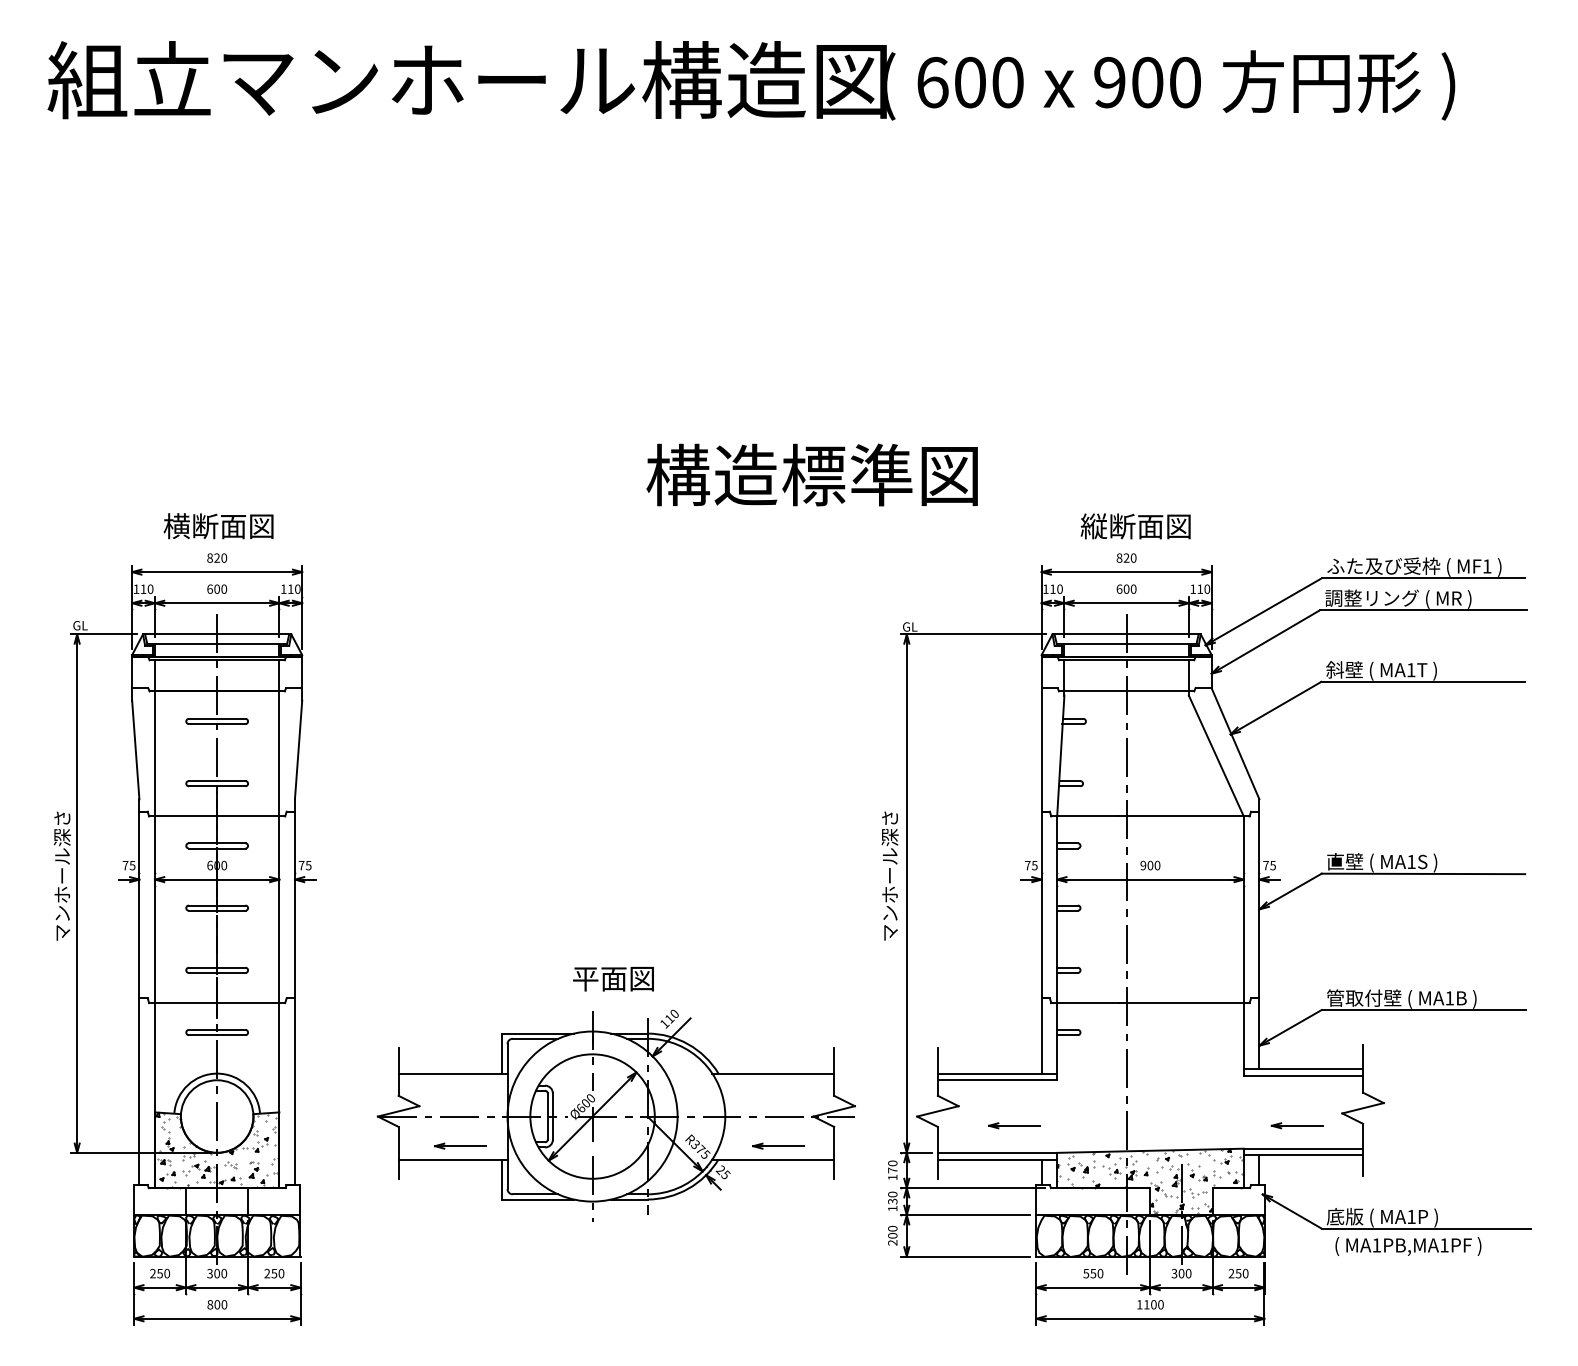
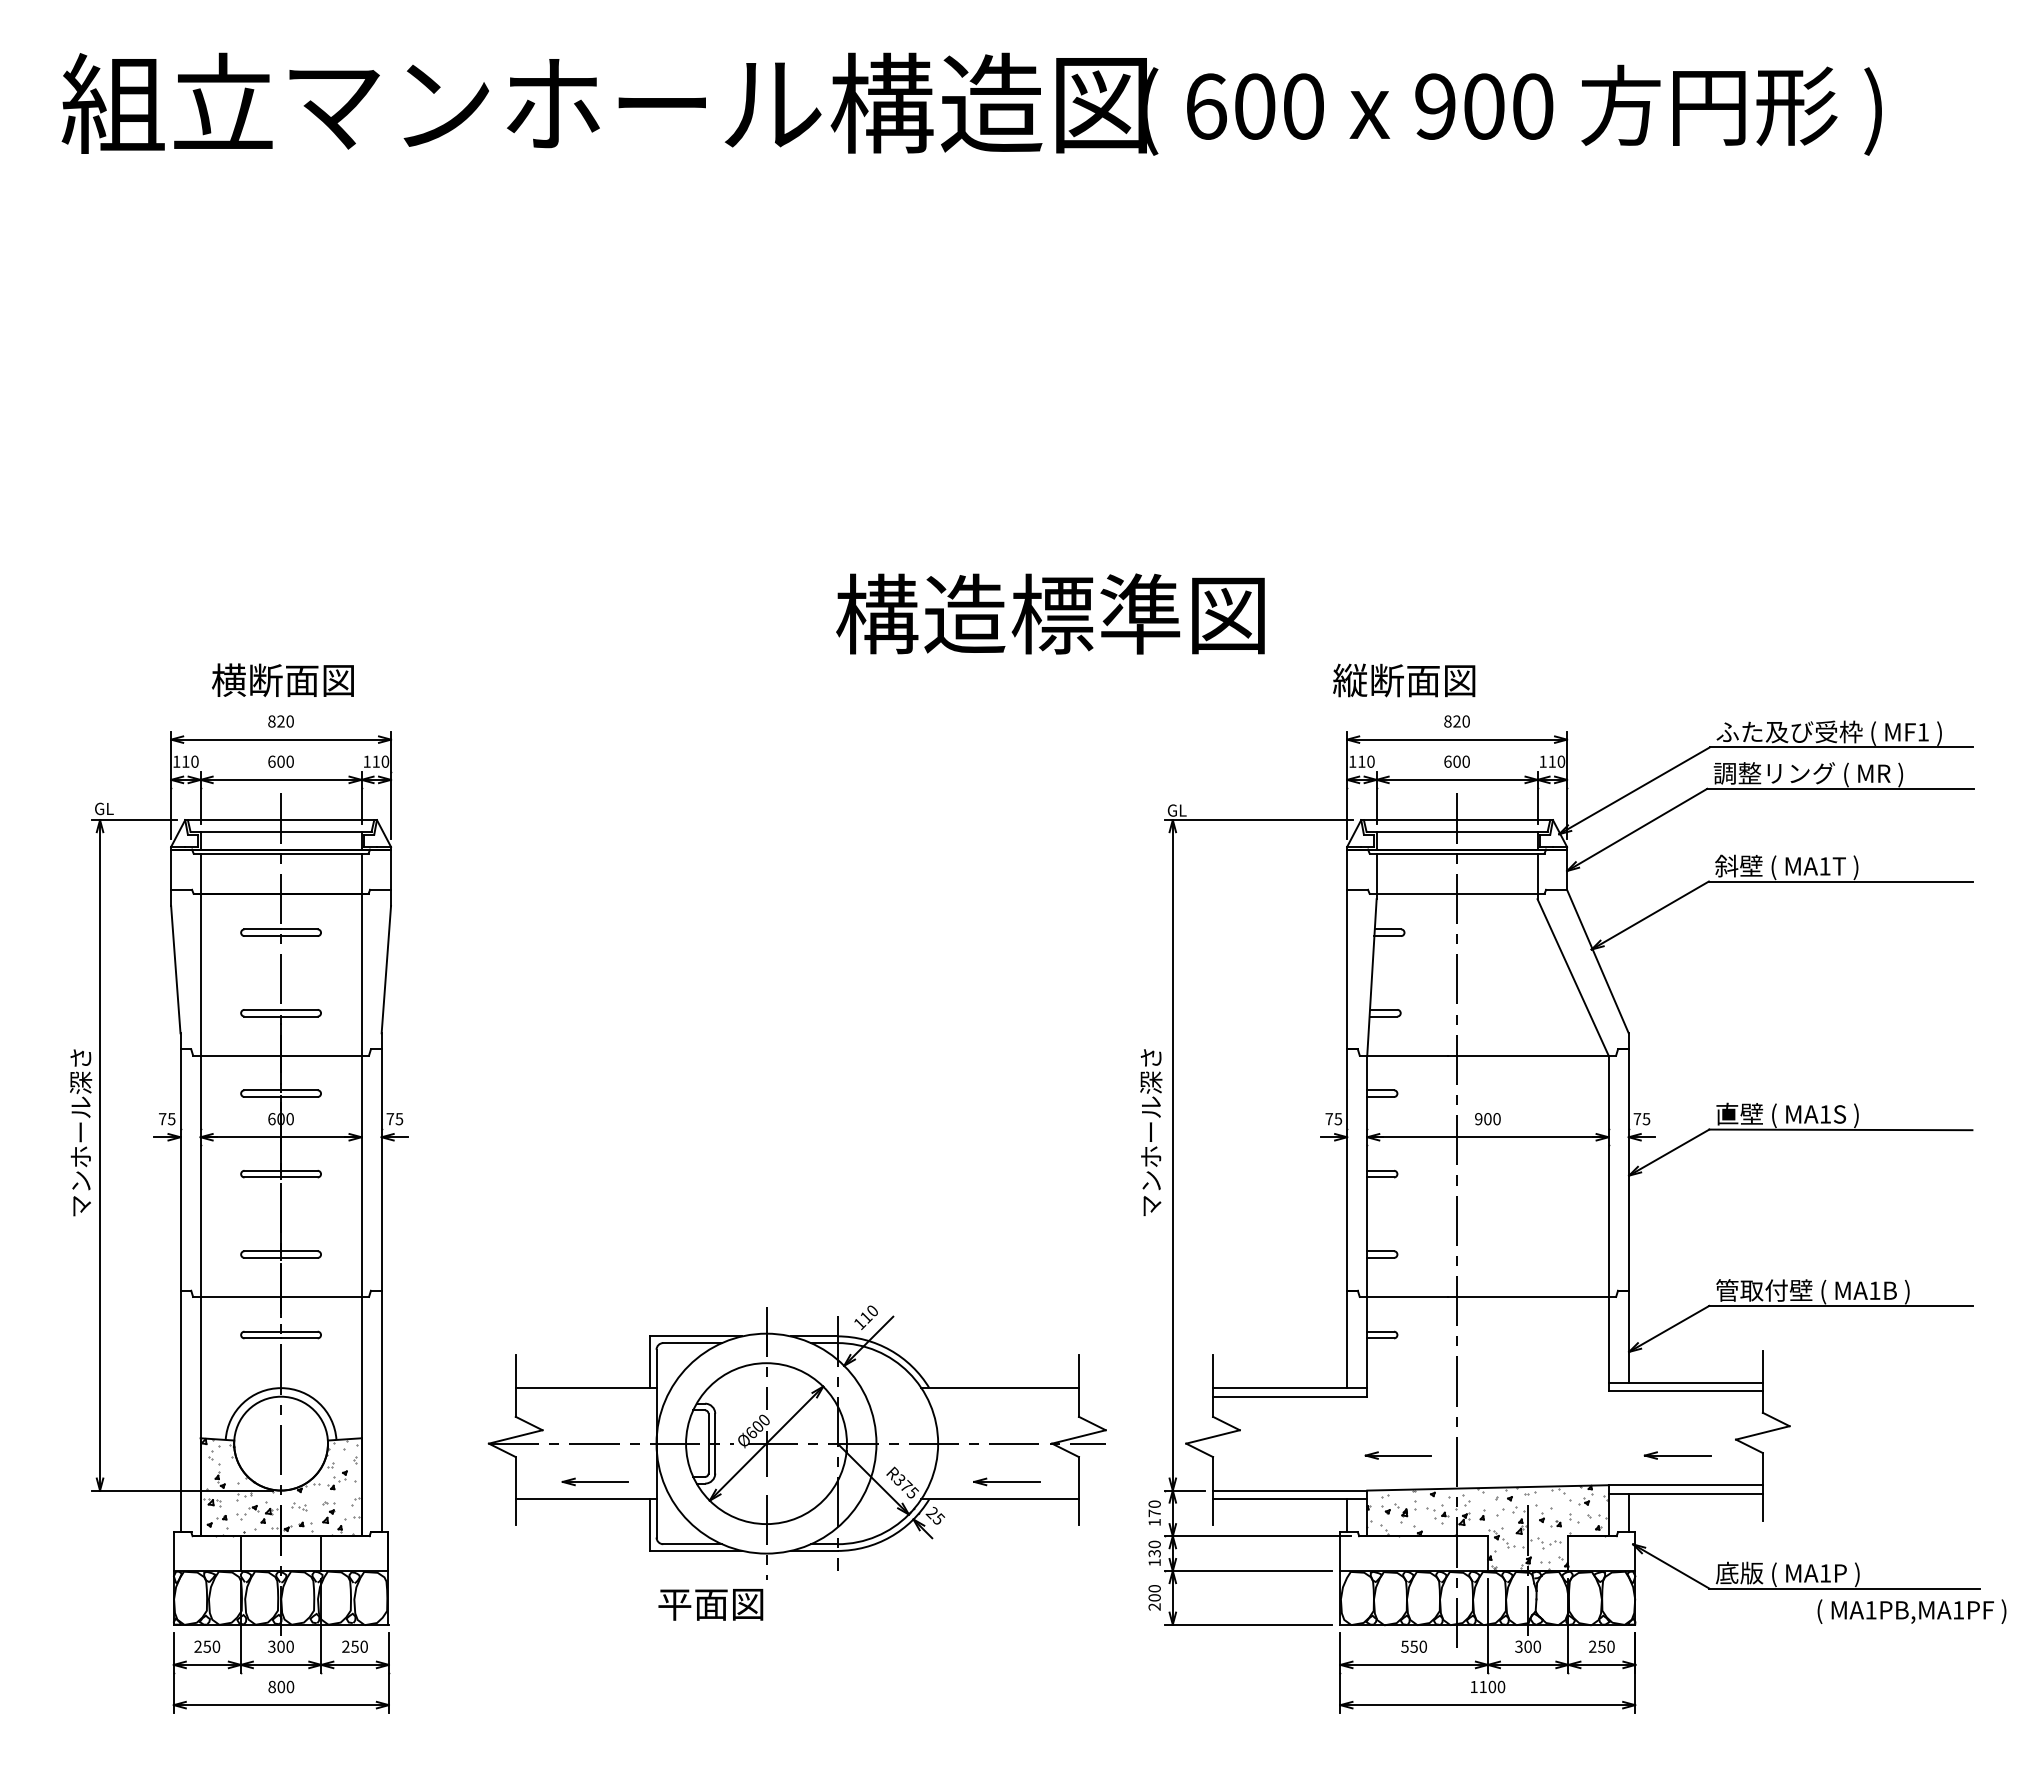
text: (1135, 526) -> (1403, 680), moved
text: (613, 979) -> (710, 1605), moved
part: (1014, 1125) -> (1398, 1455), moved
text: (1408, 1246) -> (1912, 1611), moved

